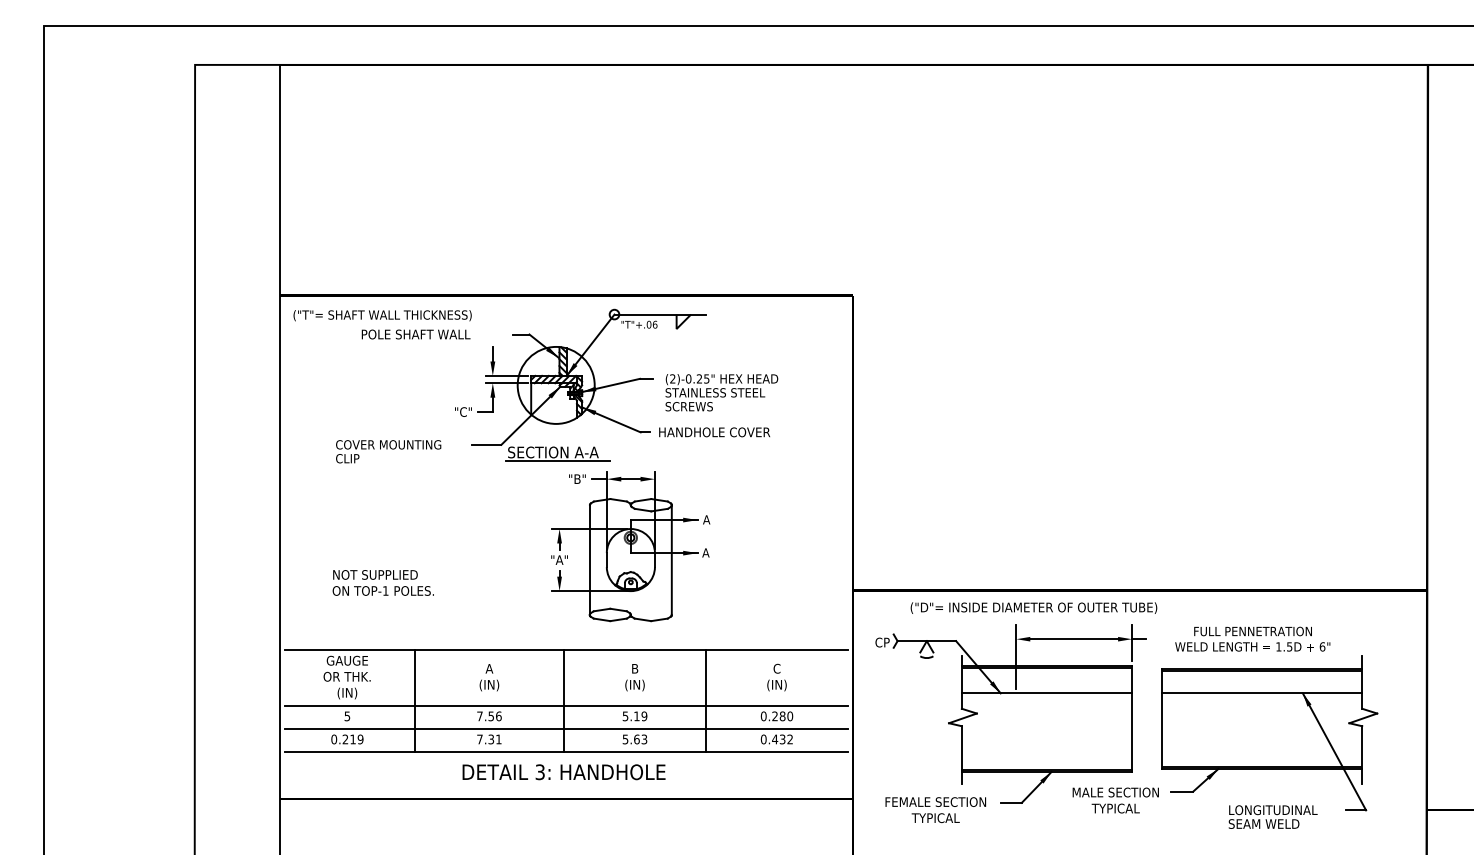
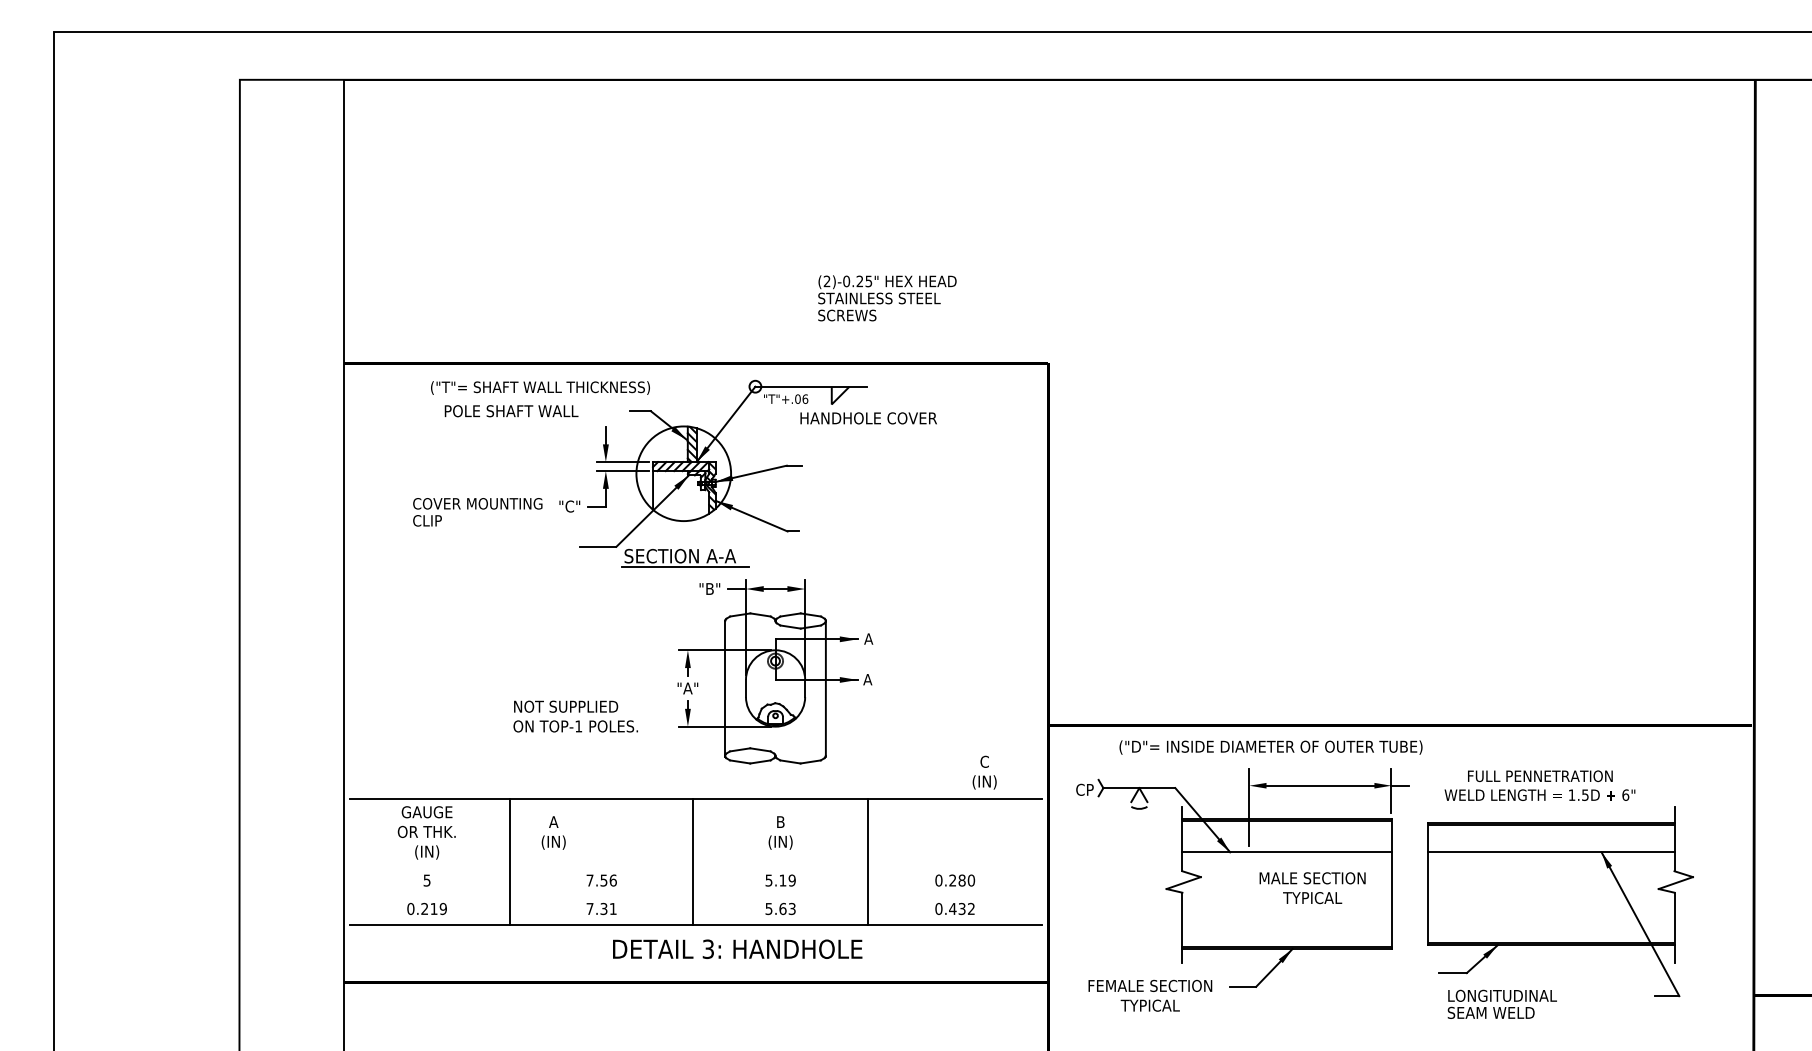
text: (382, 315) -> (540, 387), moved
text: (721, 392) -> (886, 298), moved
text: (714, 432) -> (868, 418), moved
text: (388, 451) -> (477, 511), moved
text: (382, 582) -> (574, 716), moved
text: (489, 677) -> (553, 832), moved
text: (776, 677) -> (984, 772), moved
line: (566, 706) -> (696, 868), removed
line: (566, 729) -> (696, 896), removed
text: (563, 772) -> (736, 949), moved
text: (1115, 800) -> (1312, 888), moved
text: (1272, 816) -> (1501, 1003), moved

